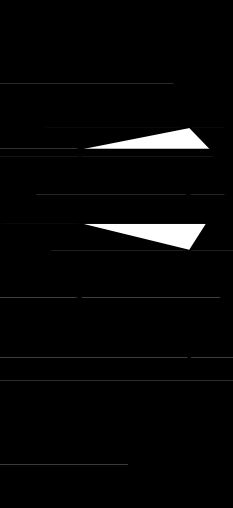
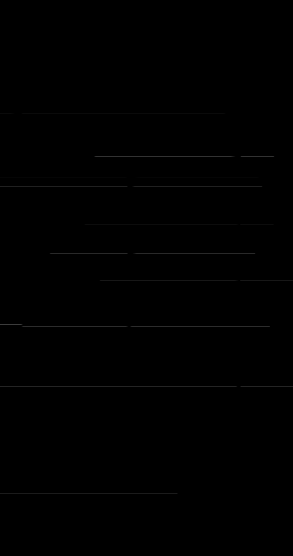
fill: (144, 137) -> (194, 166), added
fill: (142, 237) -> (192, 266), added

